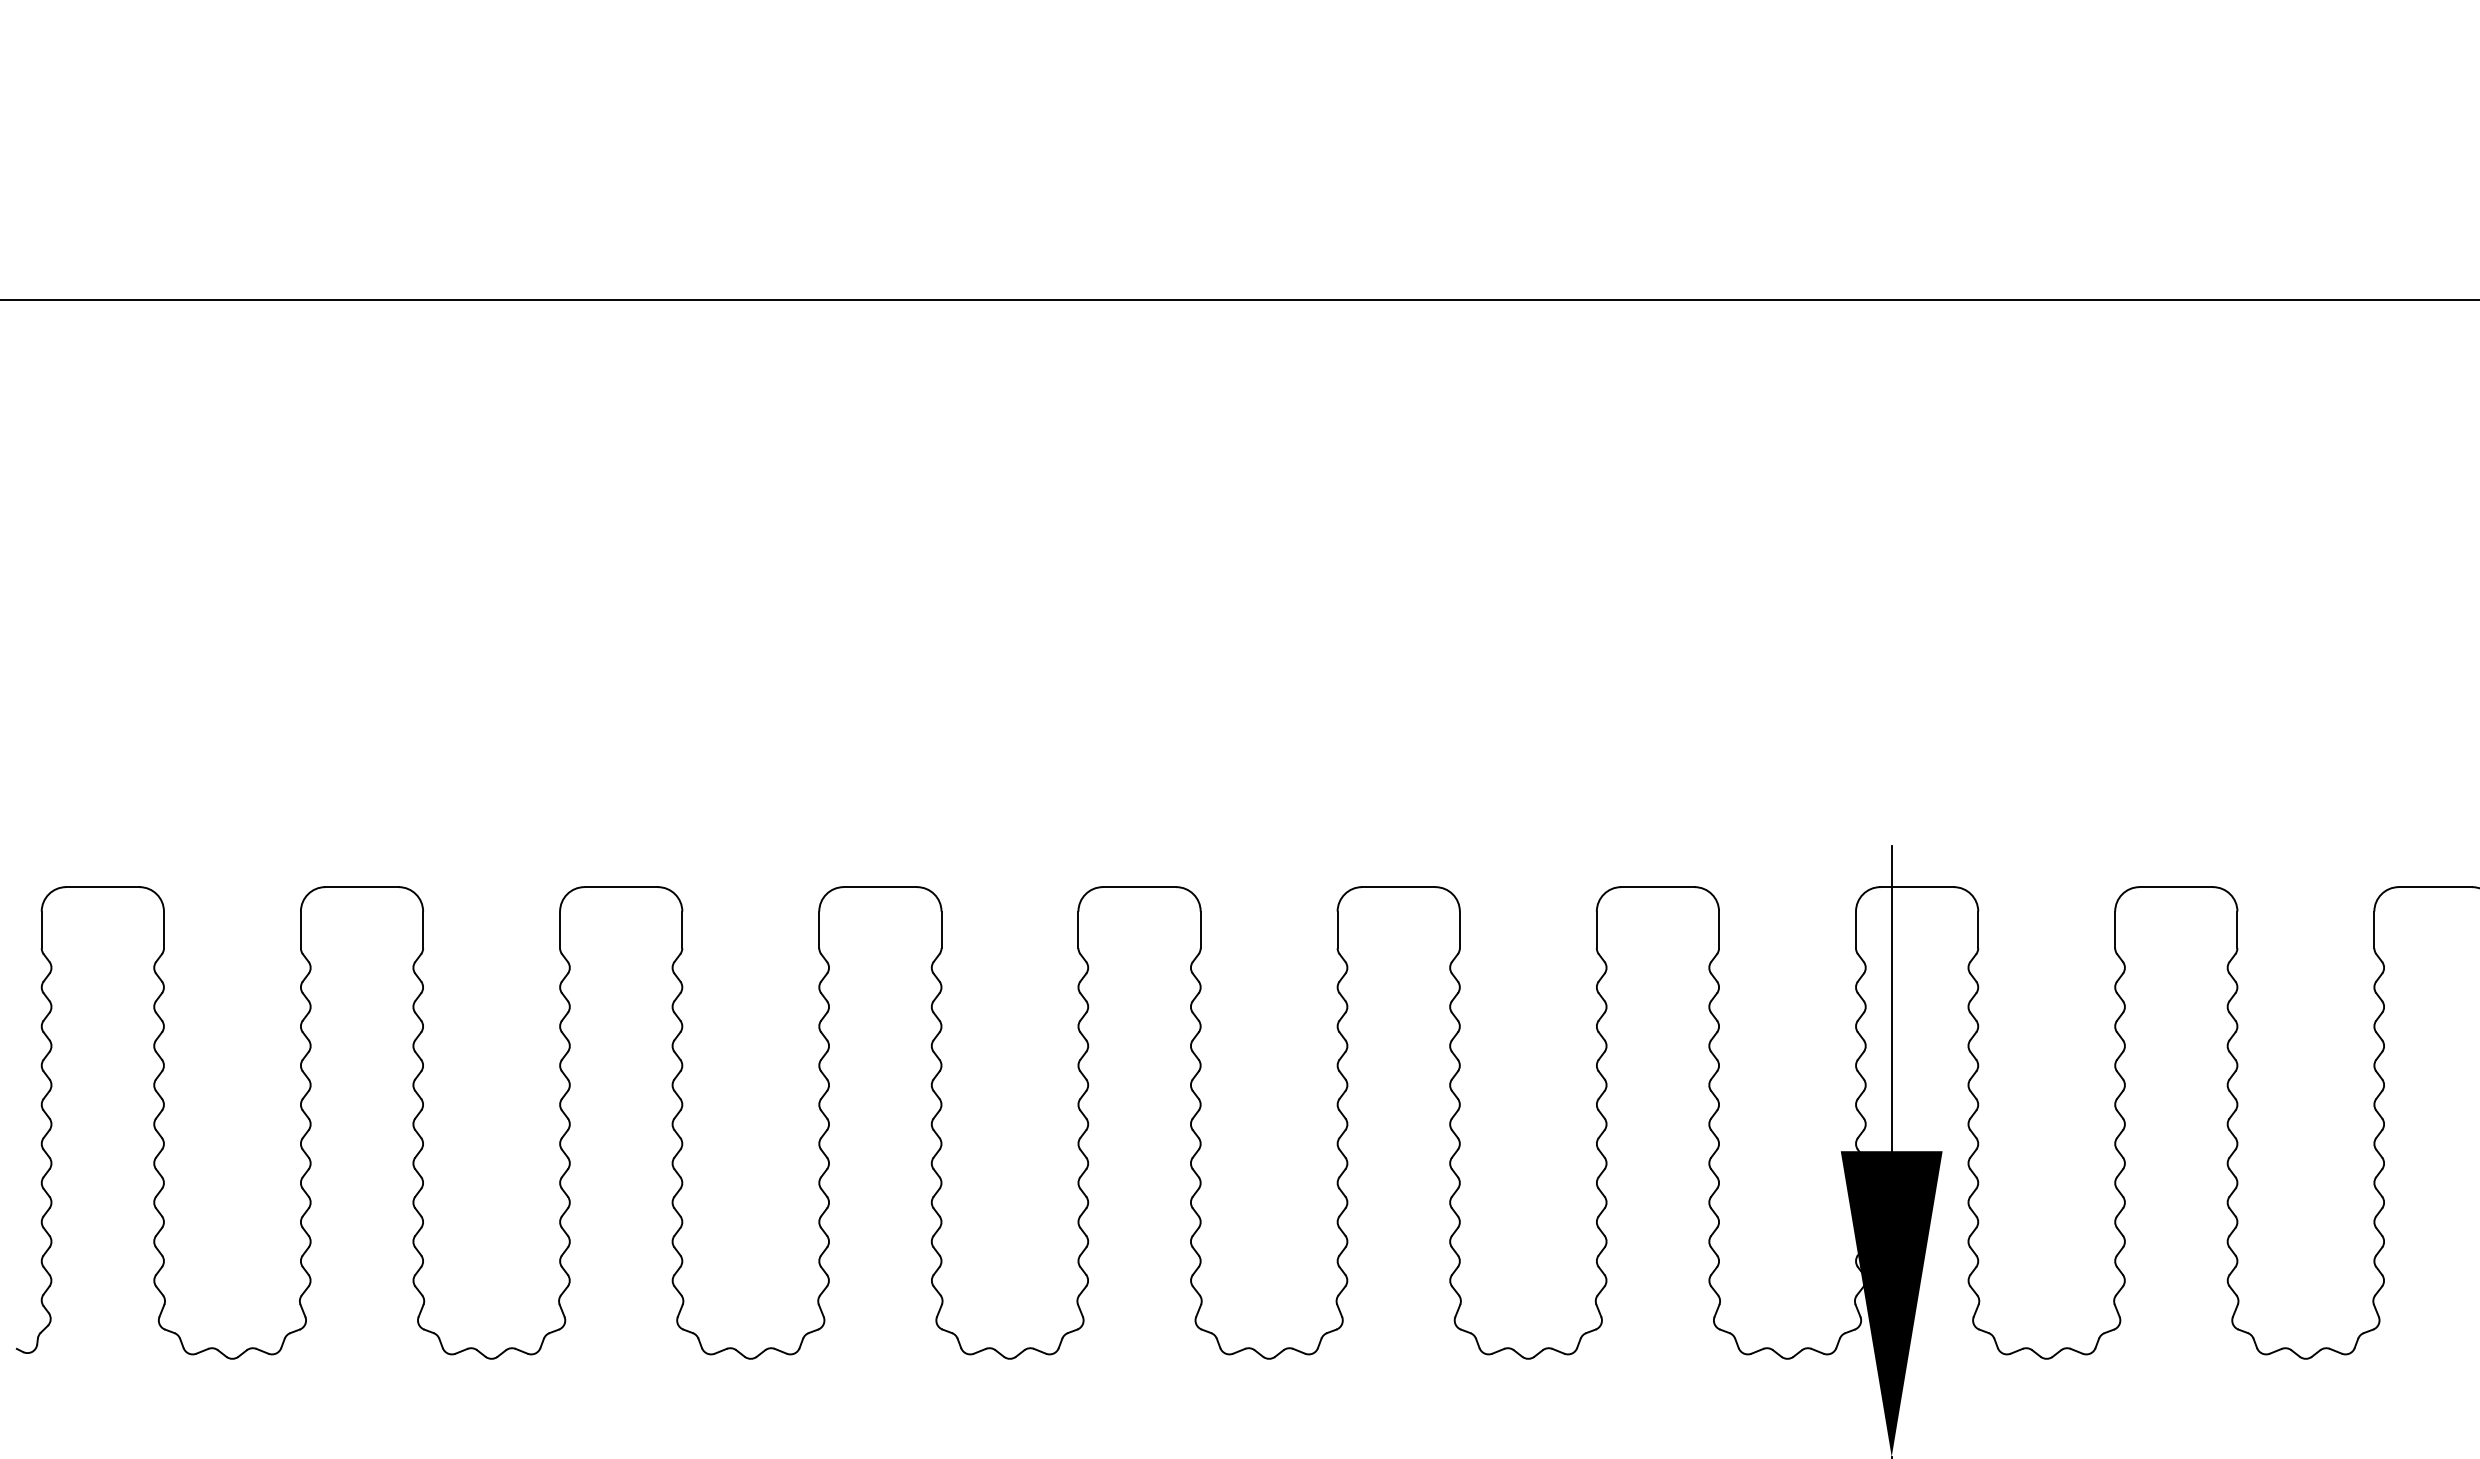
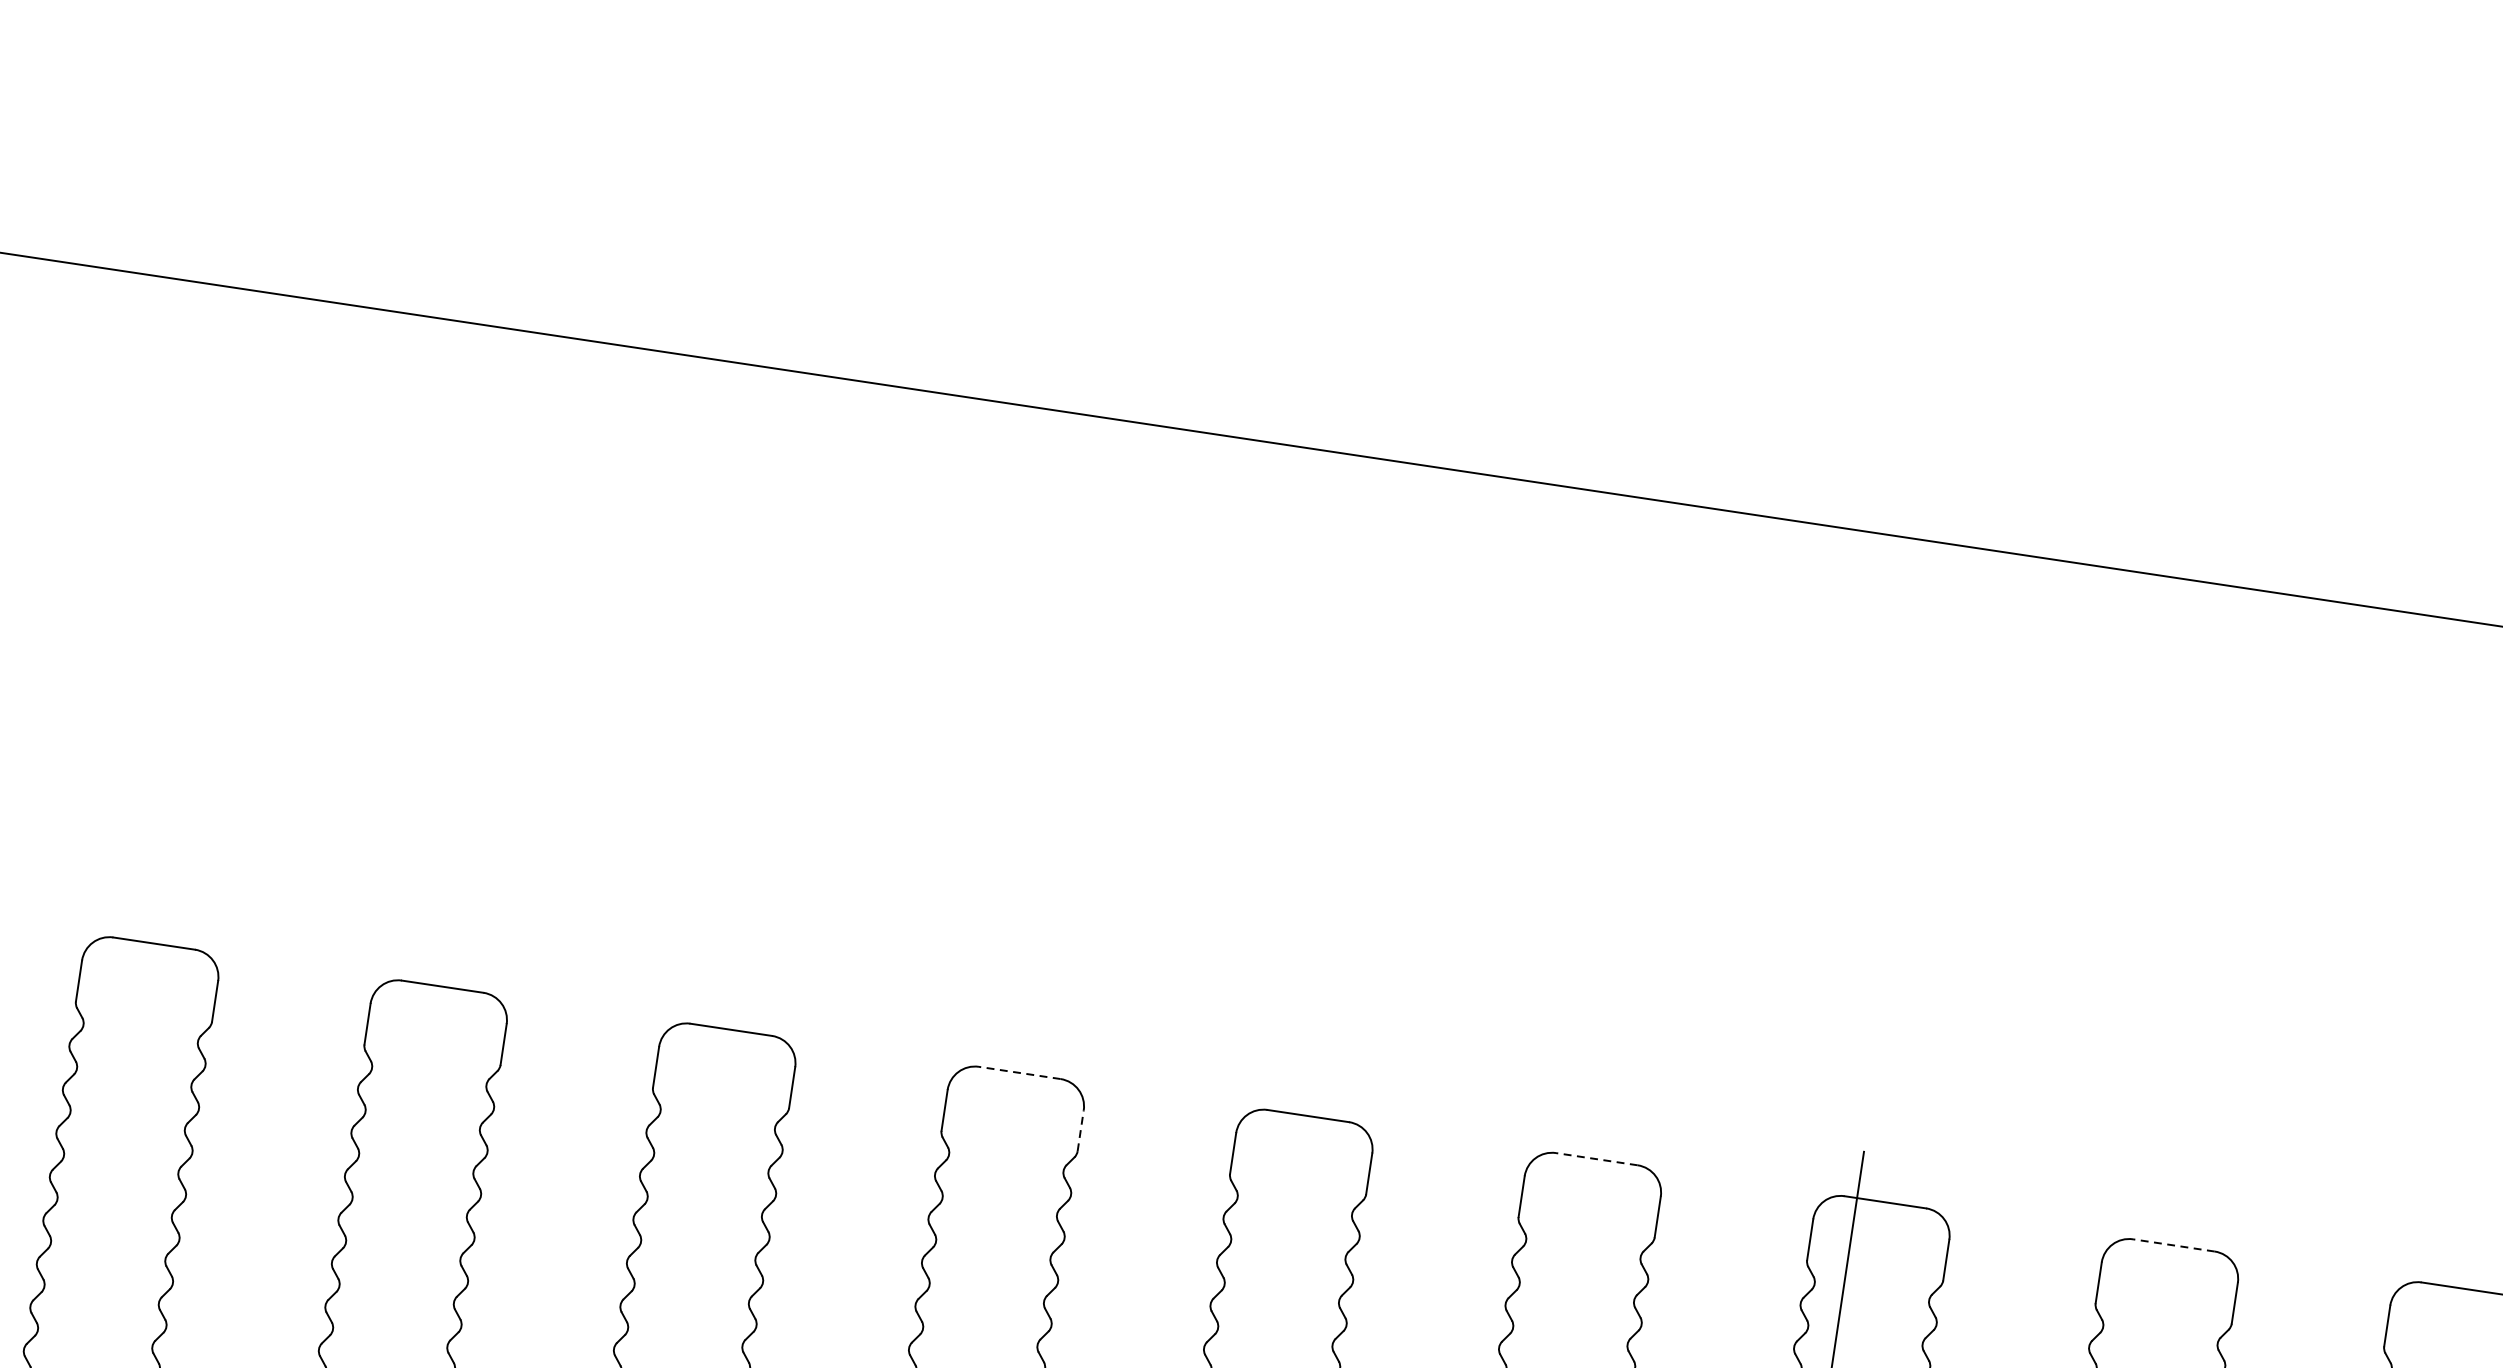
line: (1139, 887) -> (1019, 1073), solid -> dashed
line: (1657, 887) -> (1596, 1159), solid -> dashed
line: (2176, 887) -> (2174, 1245), solid -> dashed
line: (1200, 929) -> (1080, 1130), solid -> dashed

